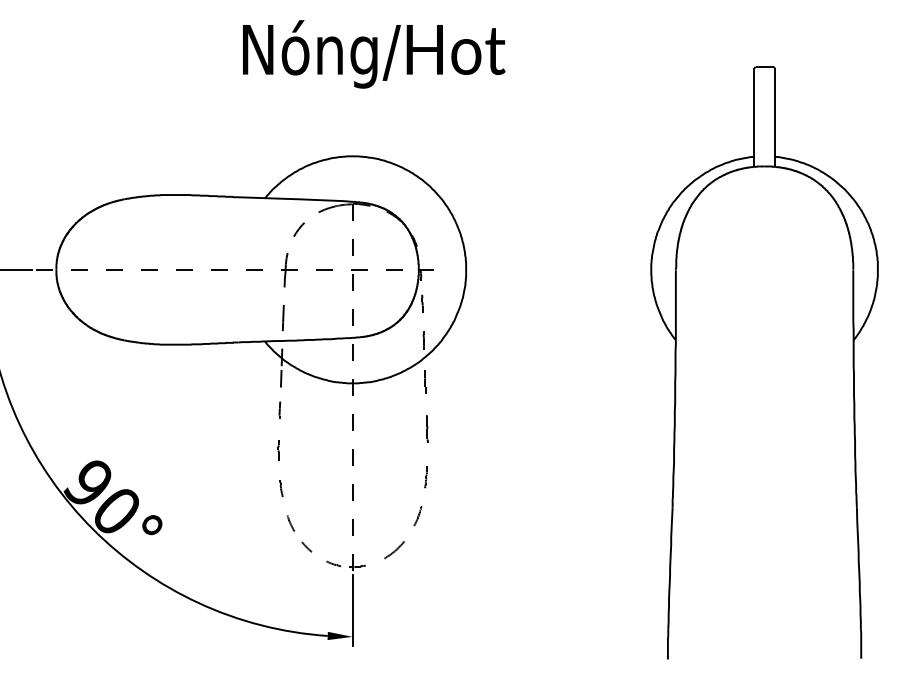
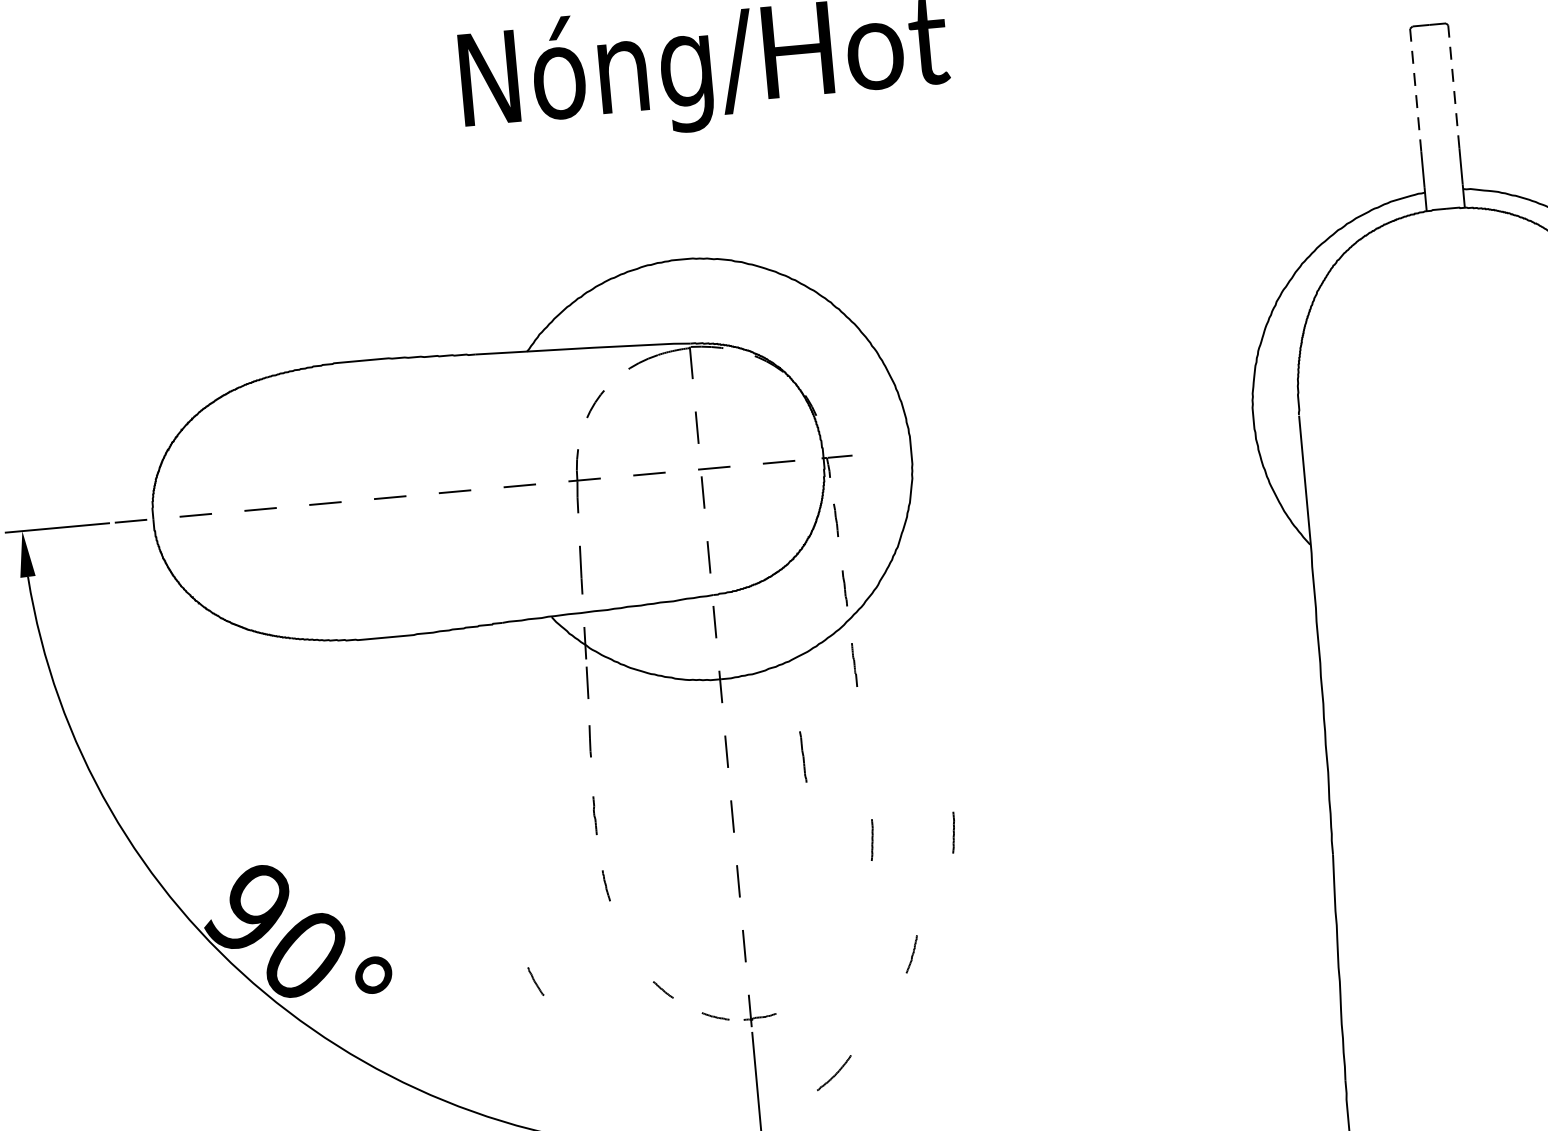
line: (774, 100) -> (1452, 85), solid -> dashed
line: (754, 101) -> (1416, 90), solid -> dashed
line: (427, 428) -> (803, 755), moved
line: (469, 477) -> (952, 833), added
line: (417, 516) -> (911, 954), moved
line: (290, 523) -> (535, 981), moved
part: (394, 550) -> (834, 1073), moved

